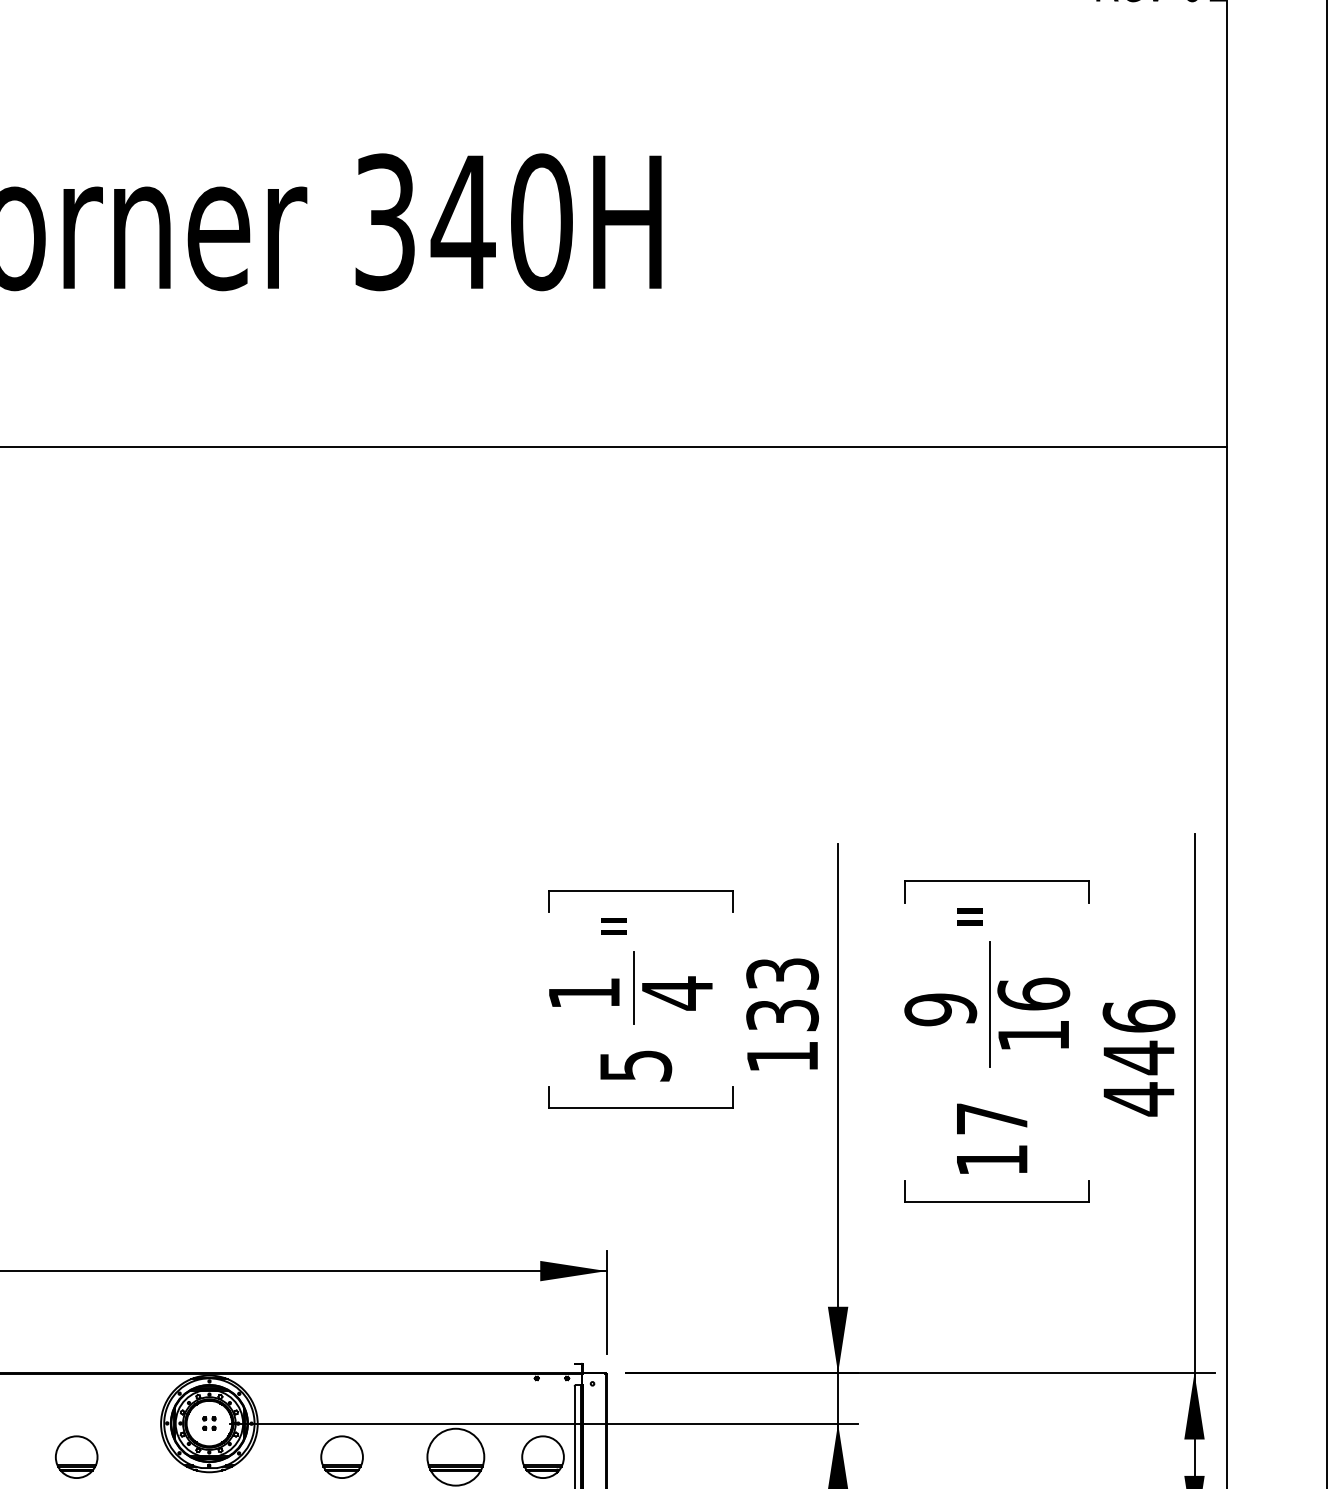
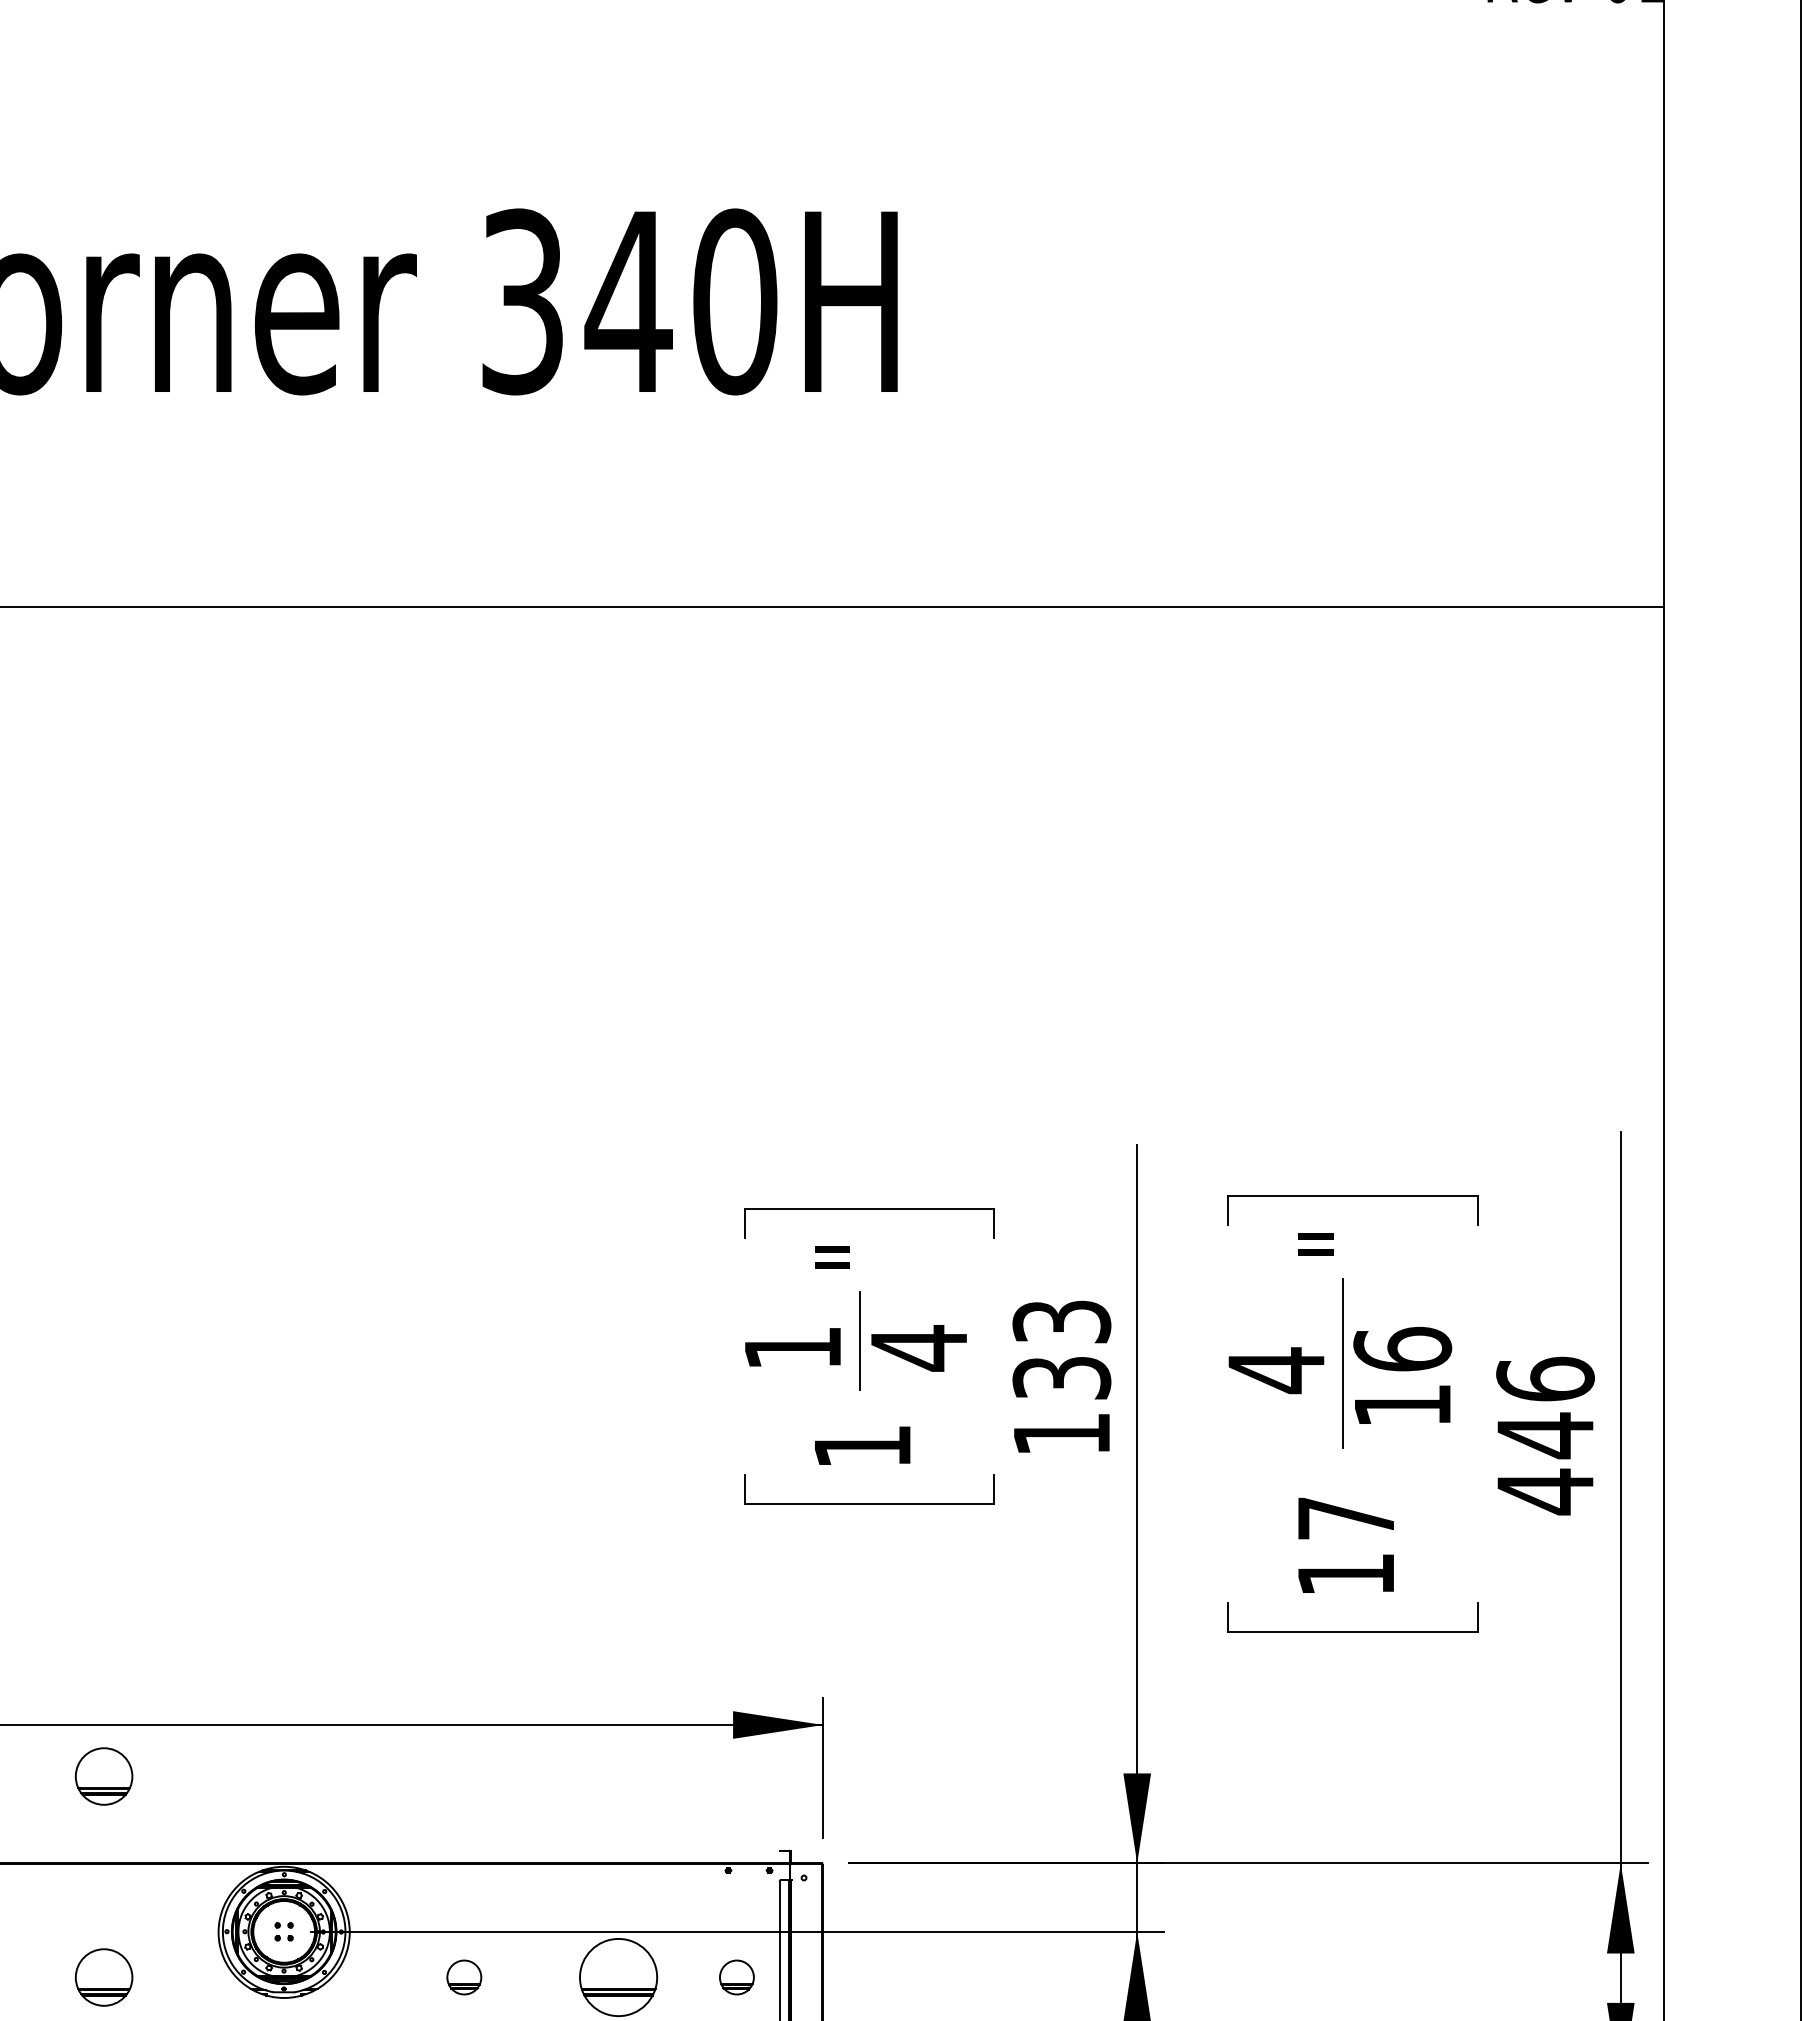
text: (940, 1009) -> (1276, 1370), 9 -> 4
text: (636, 1065) -> (863, 1446), 5 -> 1
part: (76, 1309) -> (103, 1776), added
part: (342, 1457) -> (464, 1977), size x0.6
part: (542, 1457) -> (736, 1977), size x0.6

